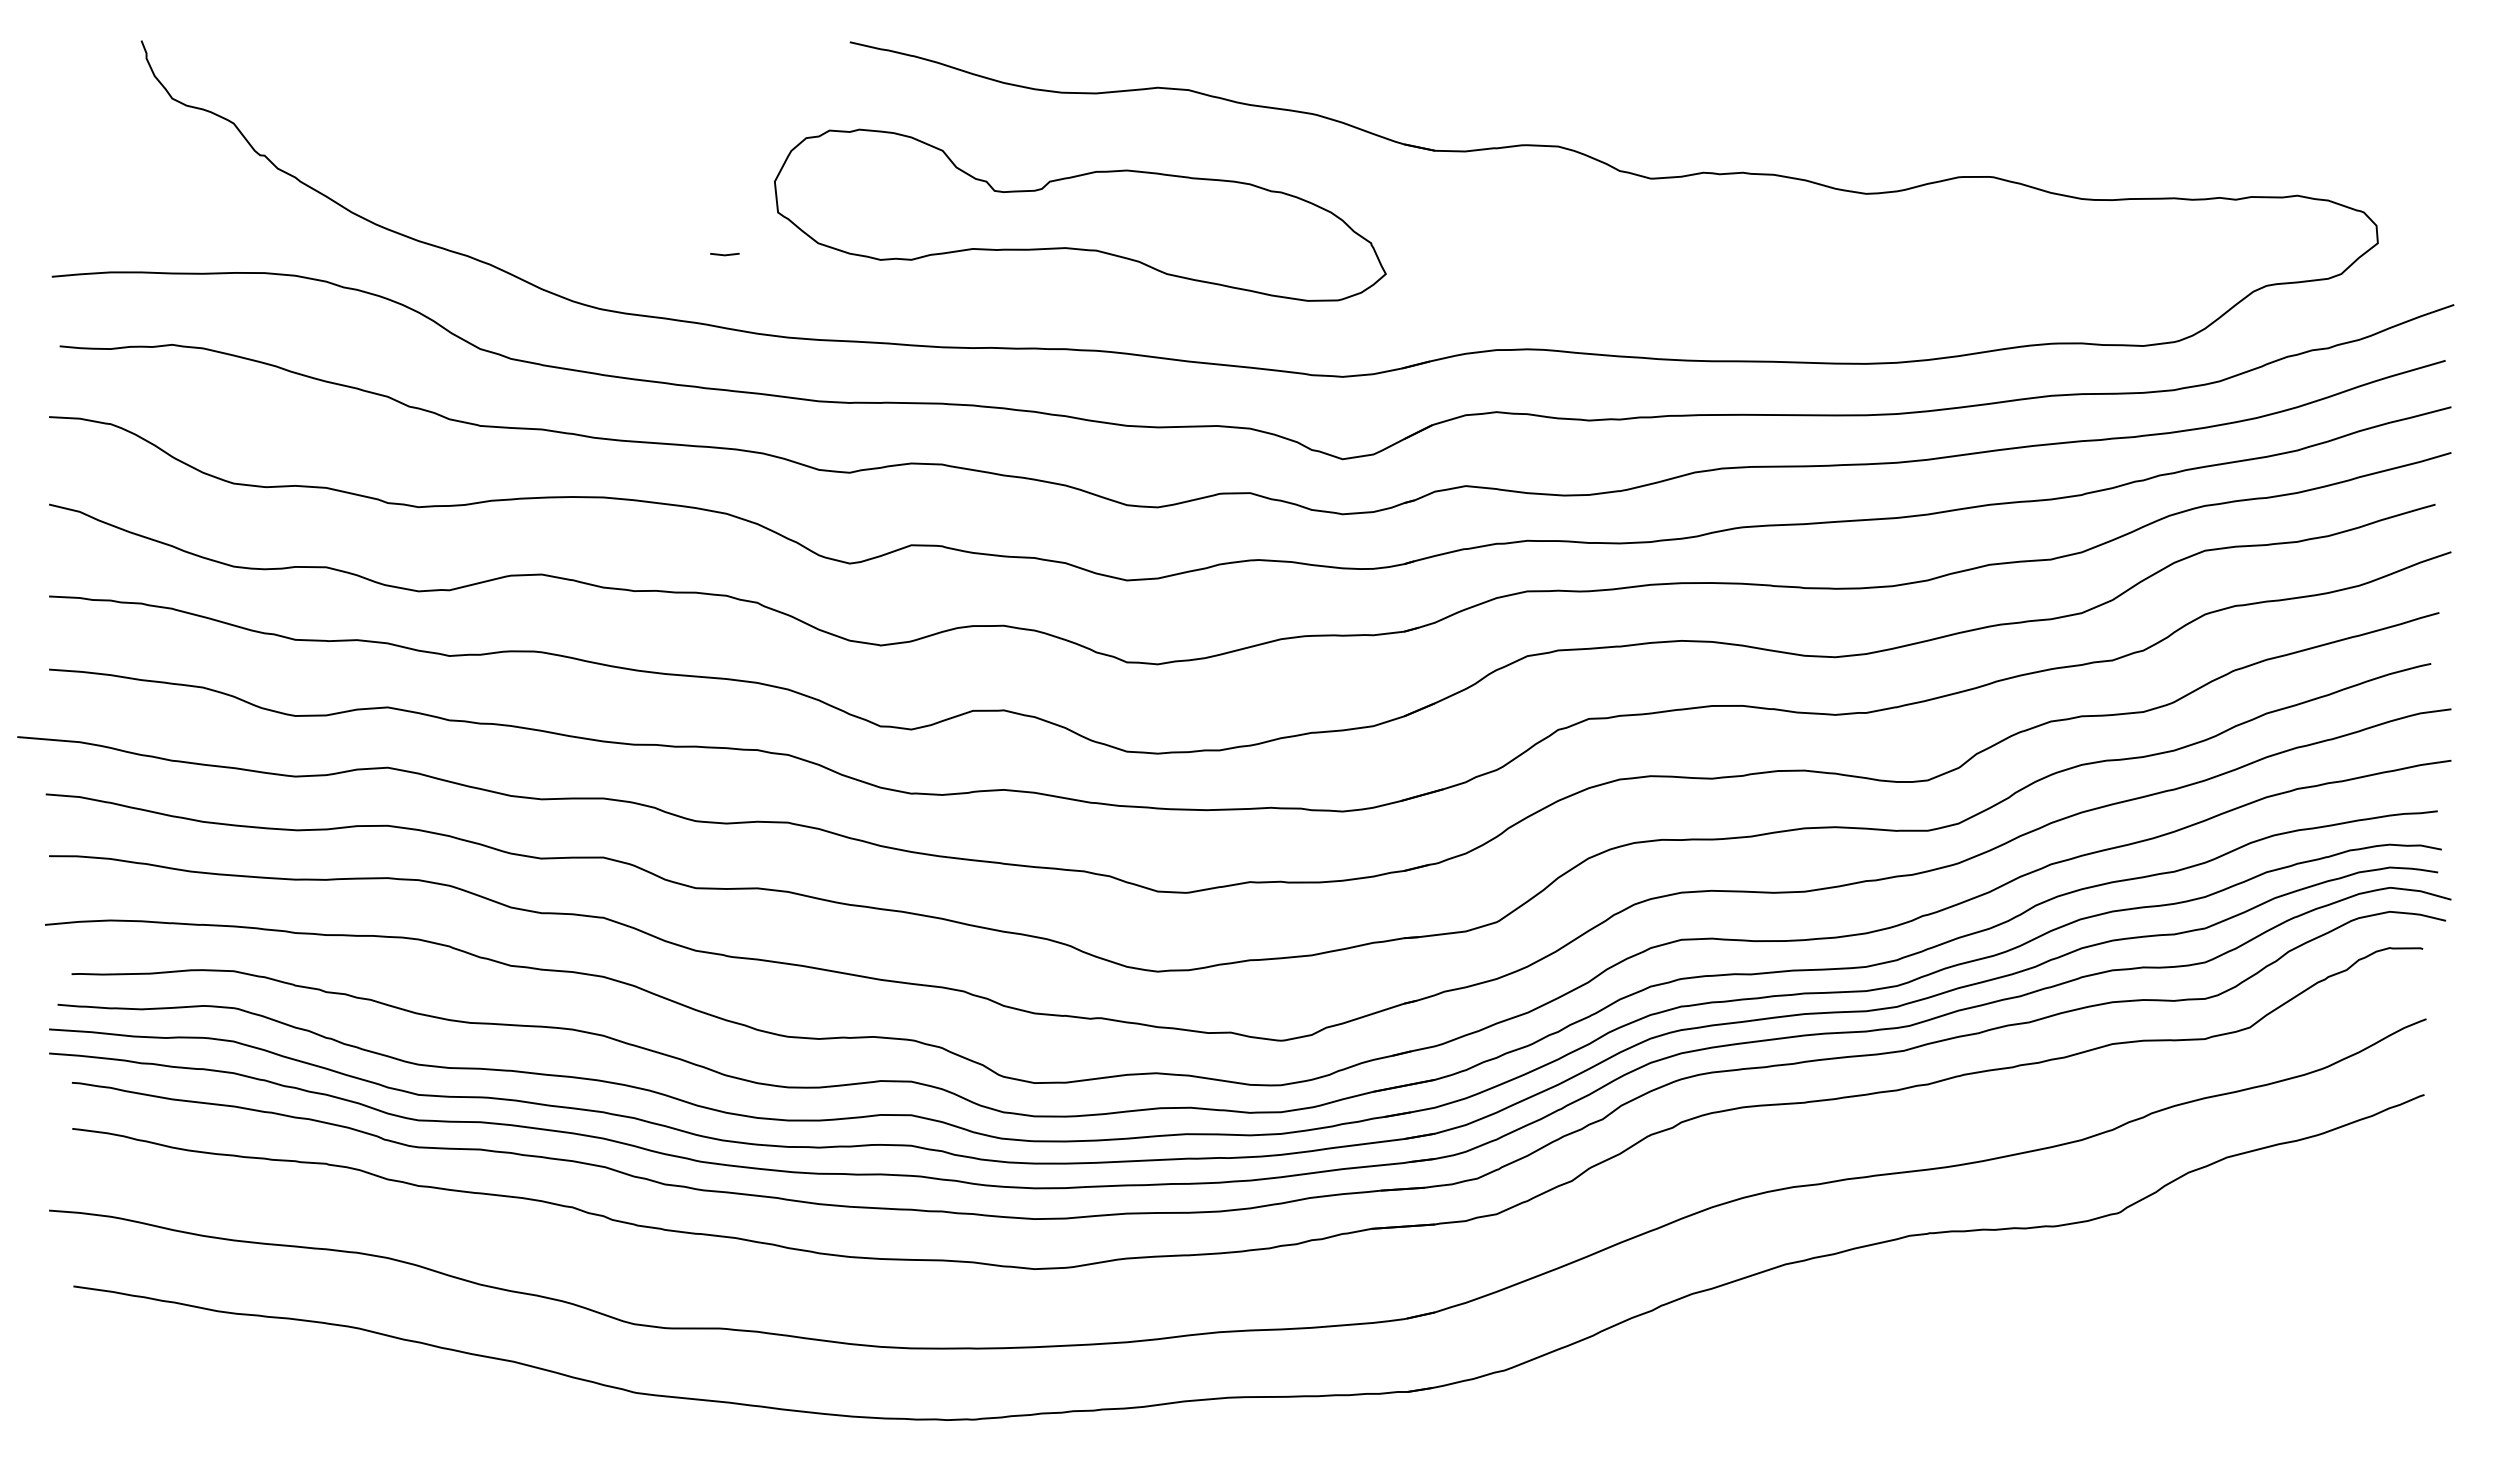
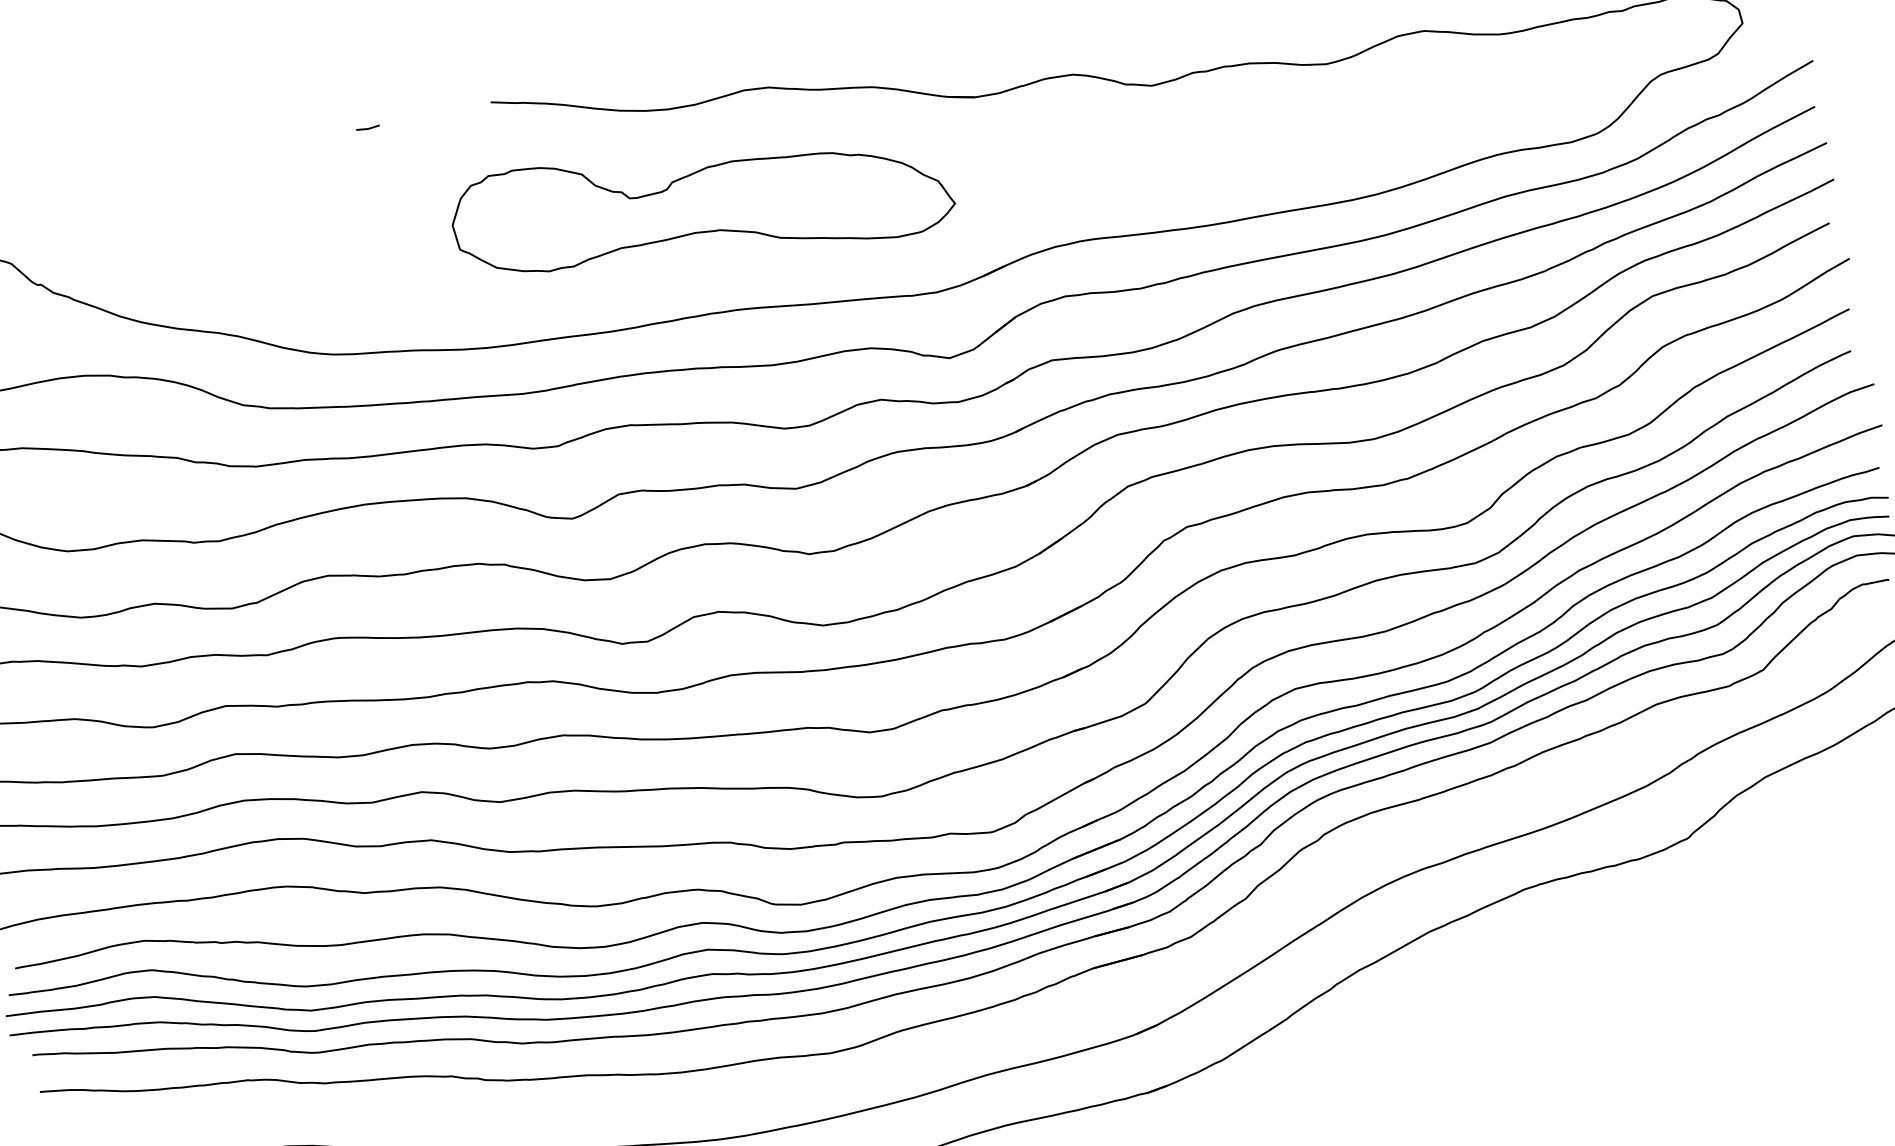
line: (724, 254) -> (367, 128), moved

